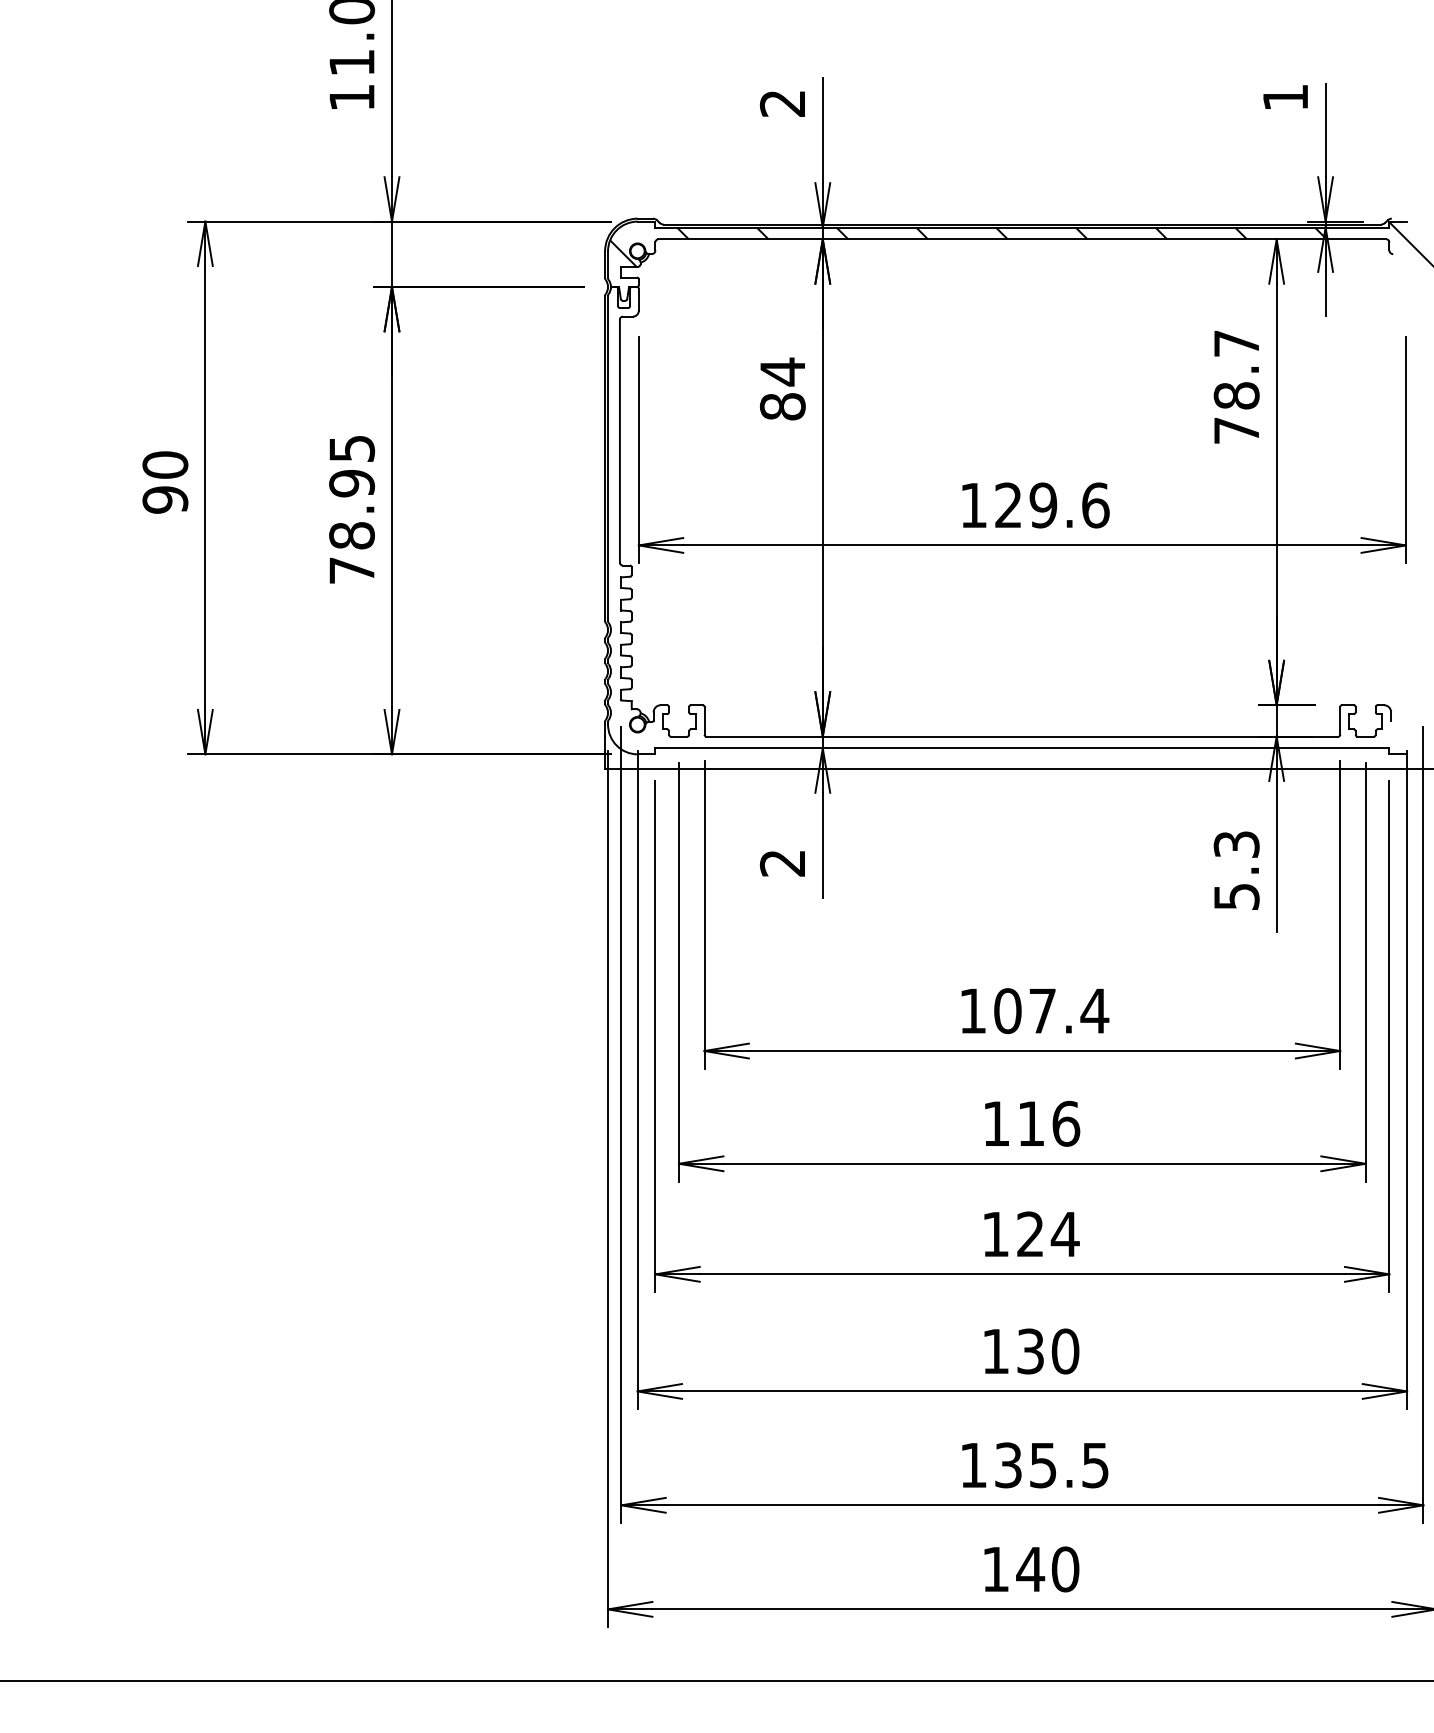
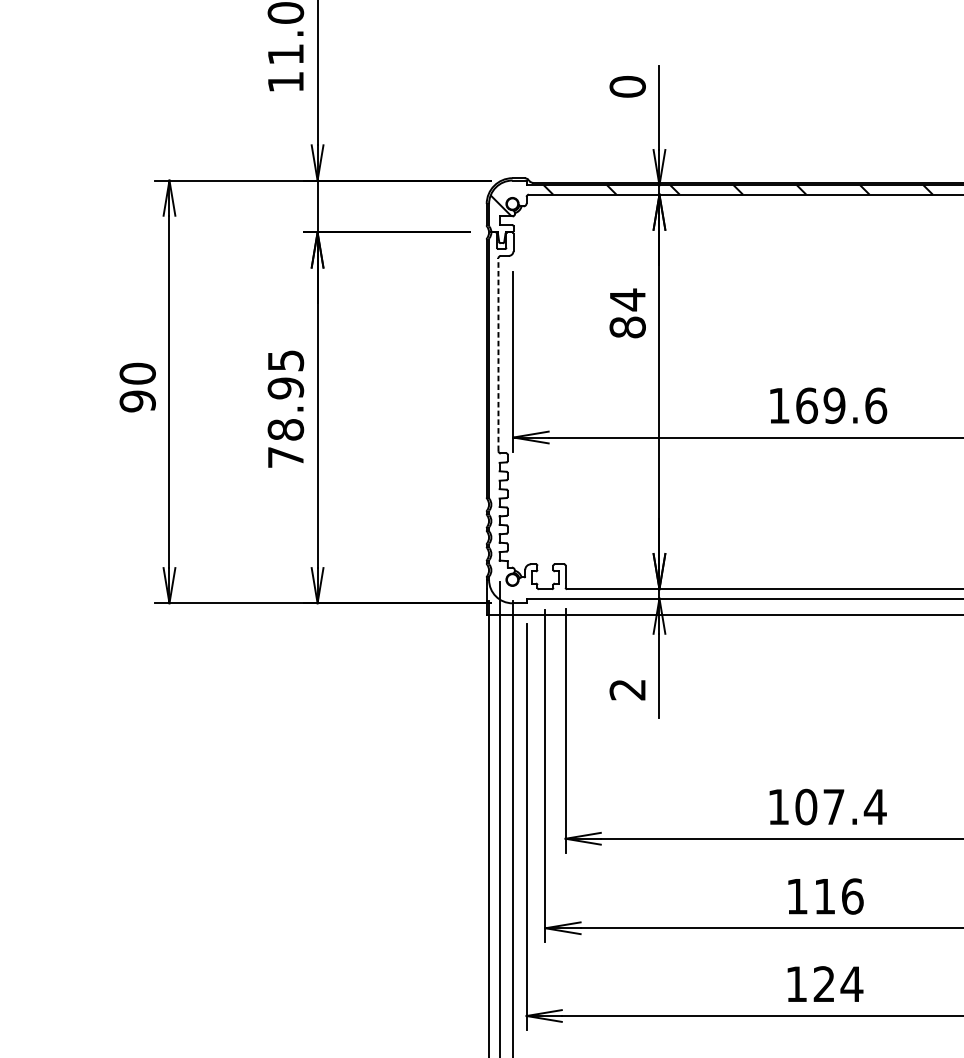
text: (782, 103) -> (627, 86), 2 -> 0
line: (619, 440) -> (498, 354), solid -> dashed
text: (1008, 505) -> (806, 405), 129.6 -> 169.6

